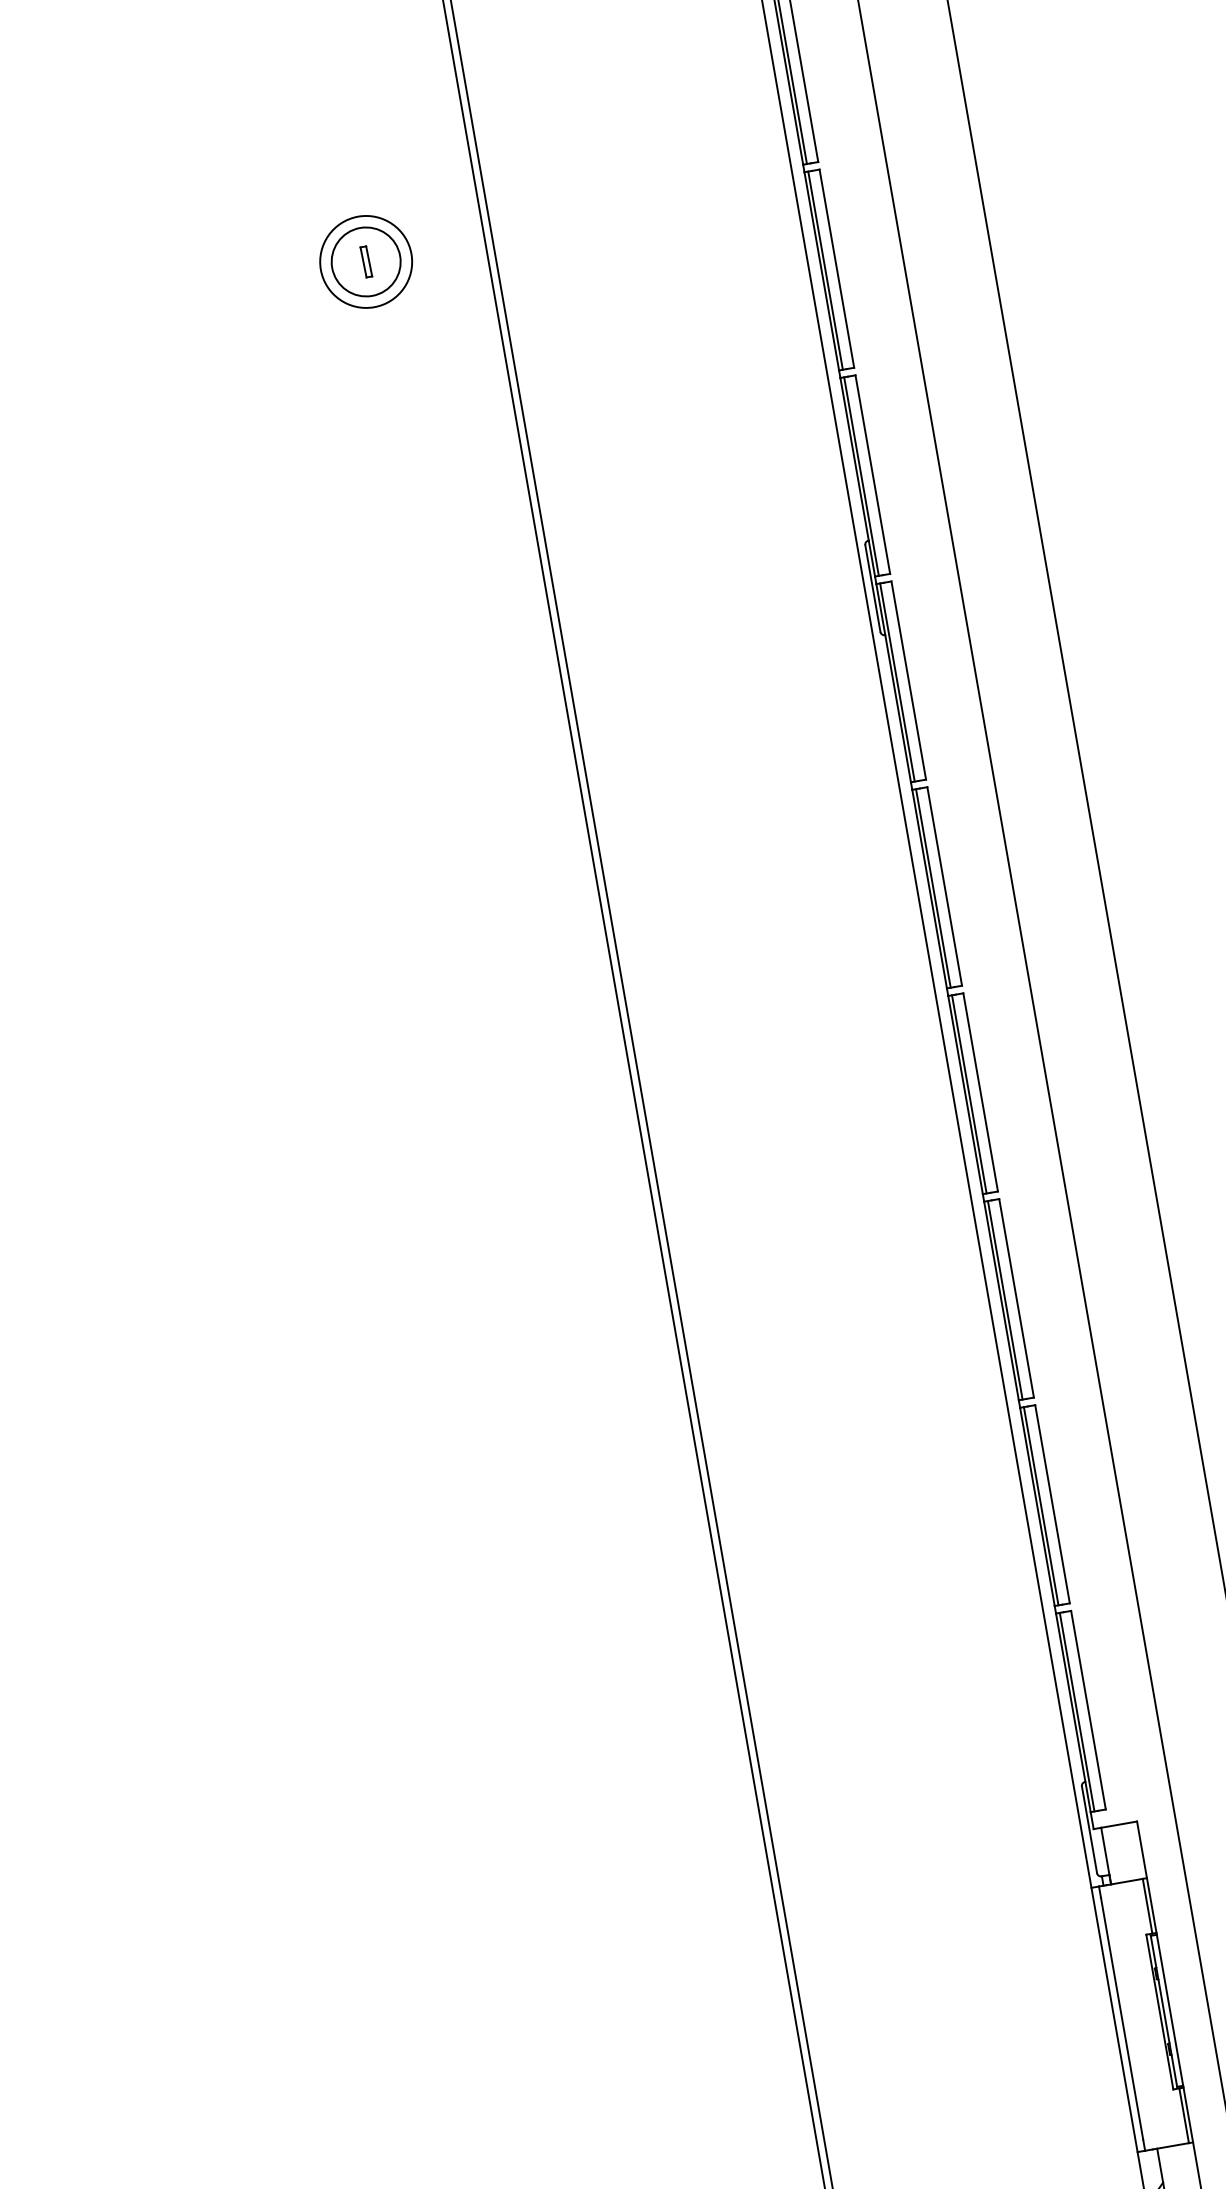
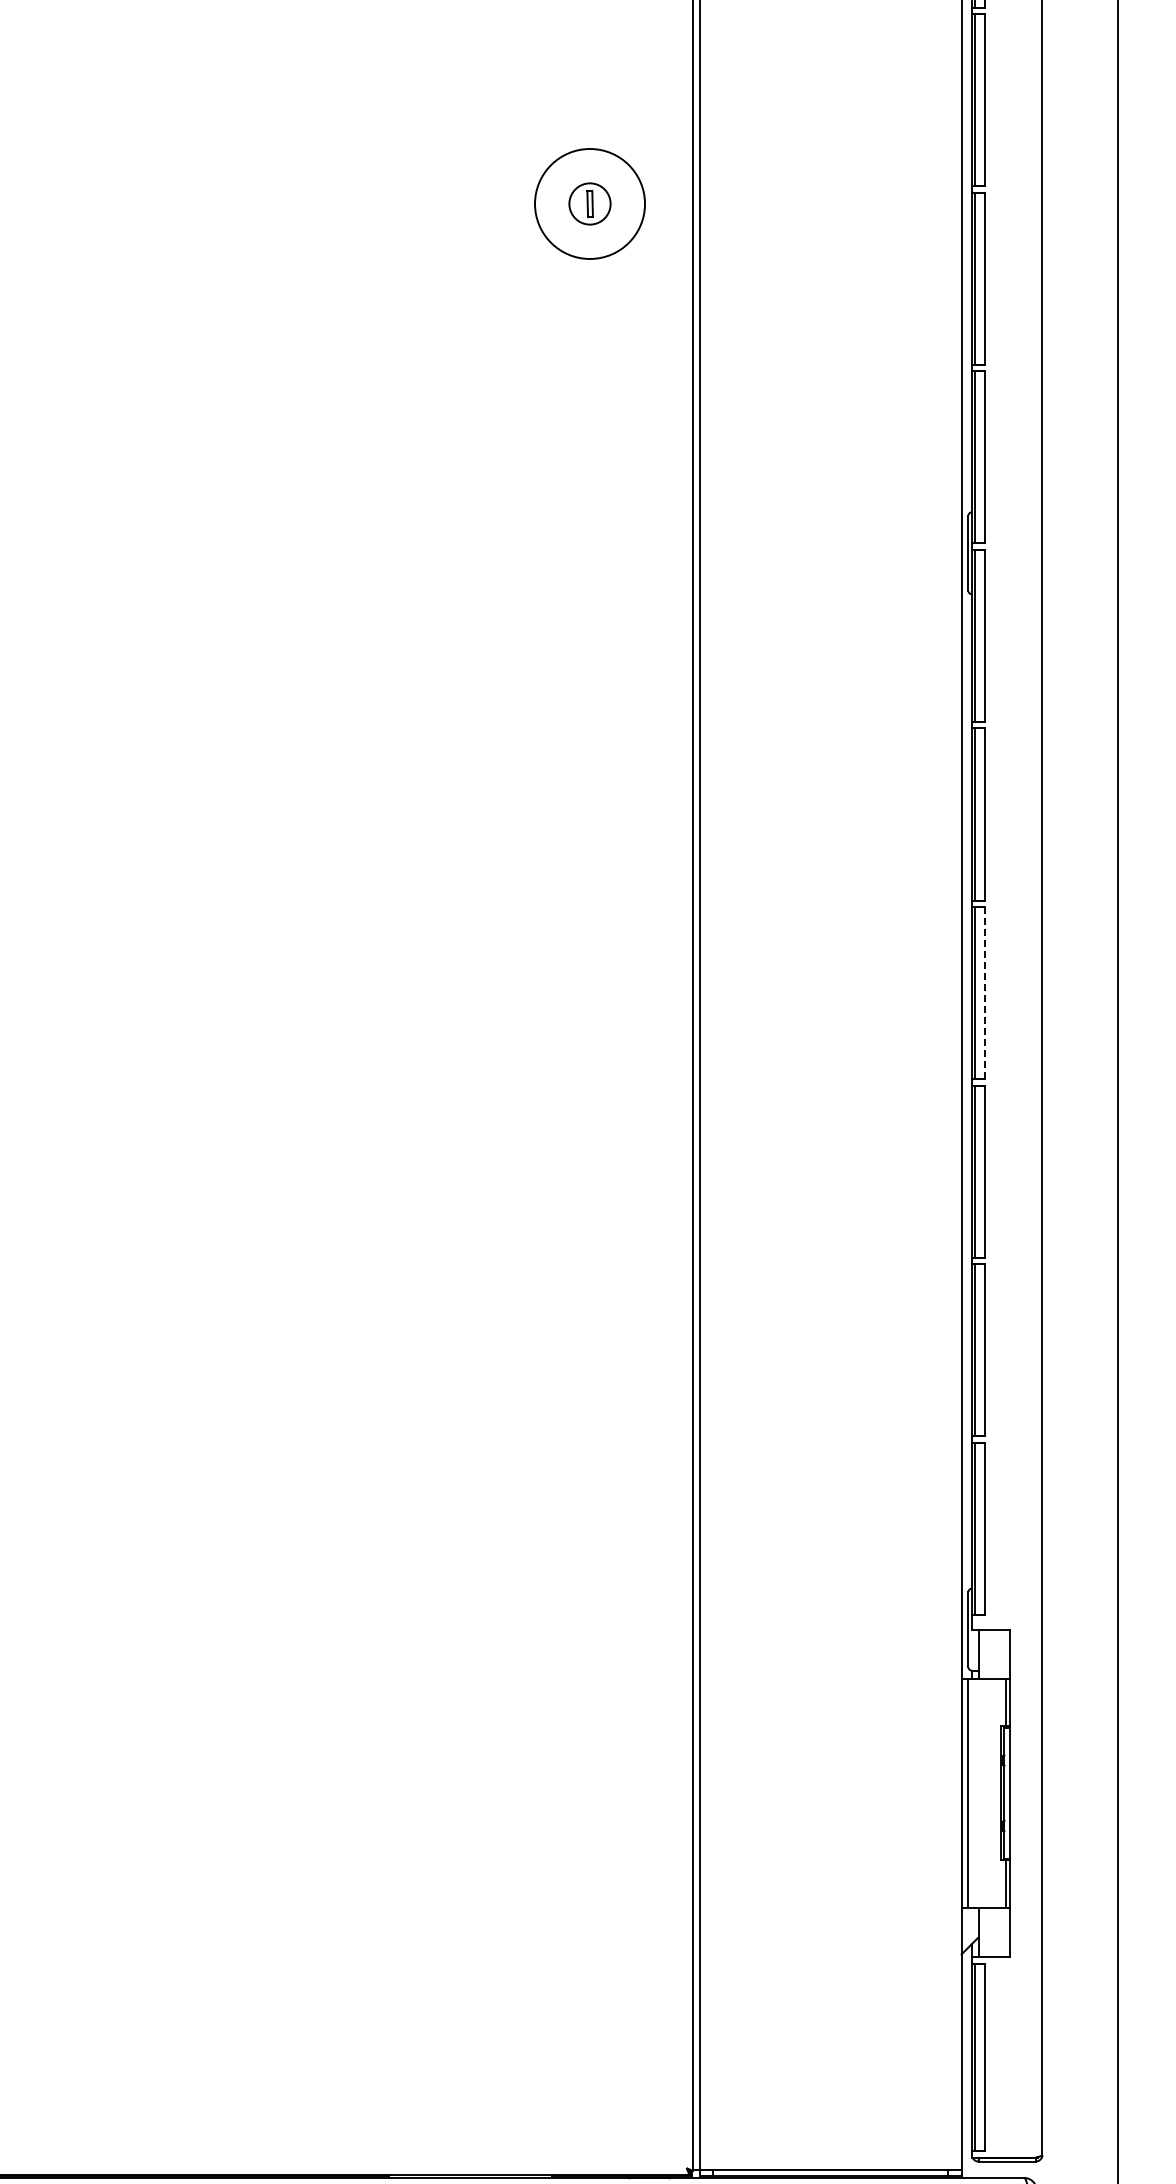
circle: (365, 261) -> (589, 203), size x0.7
circle: (365, 261) -> (589, 203), size x1.4
line: (981, 1092) -> (985, 993), solid -> dashed

